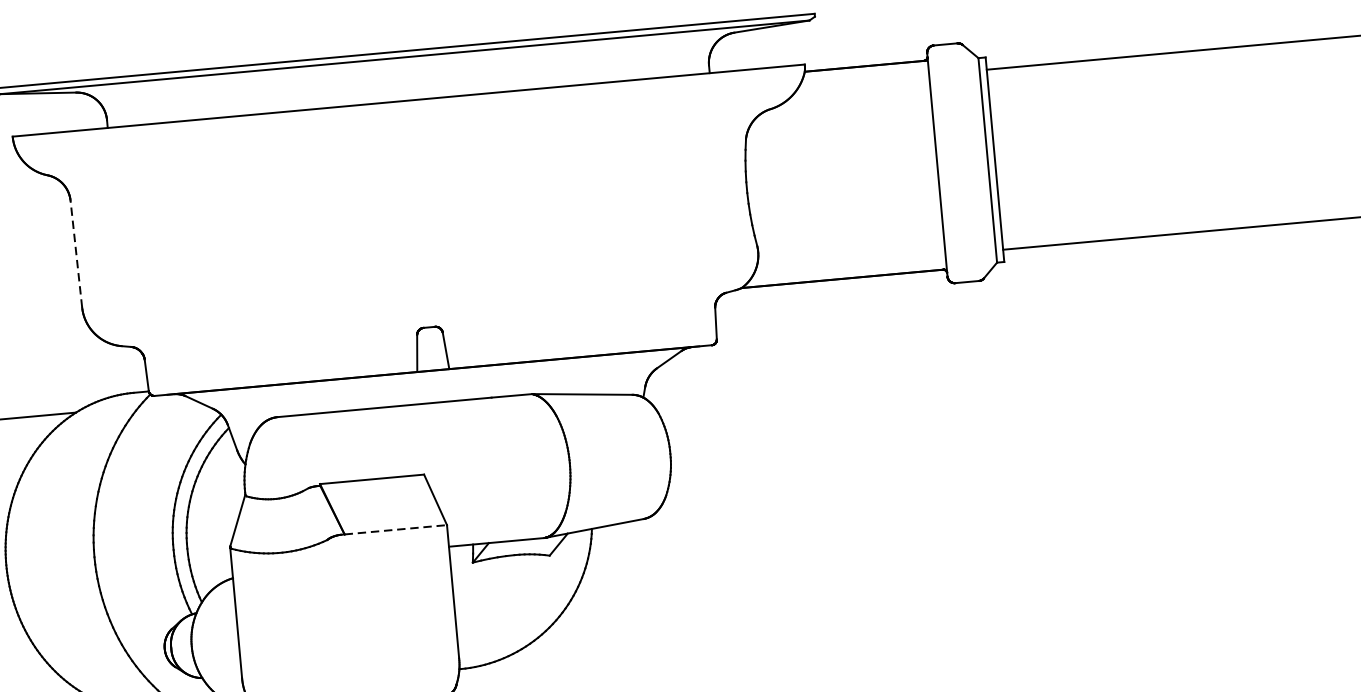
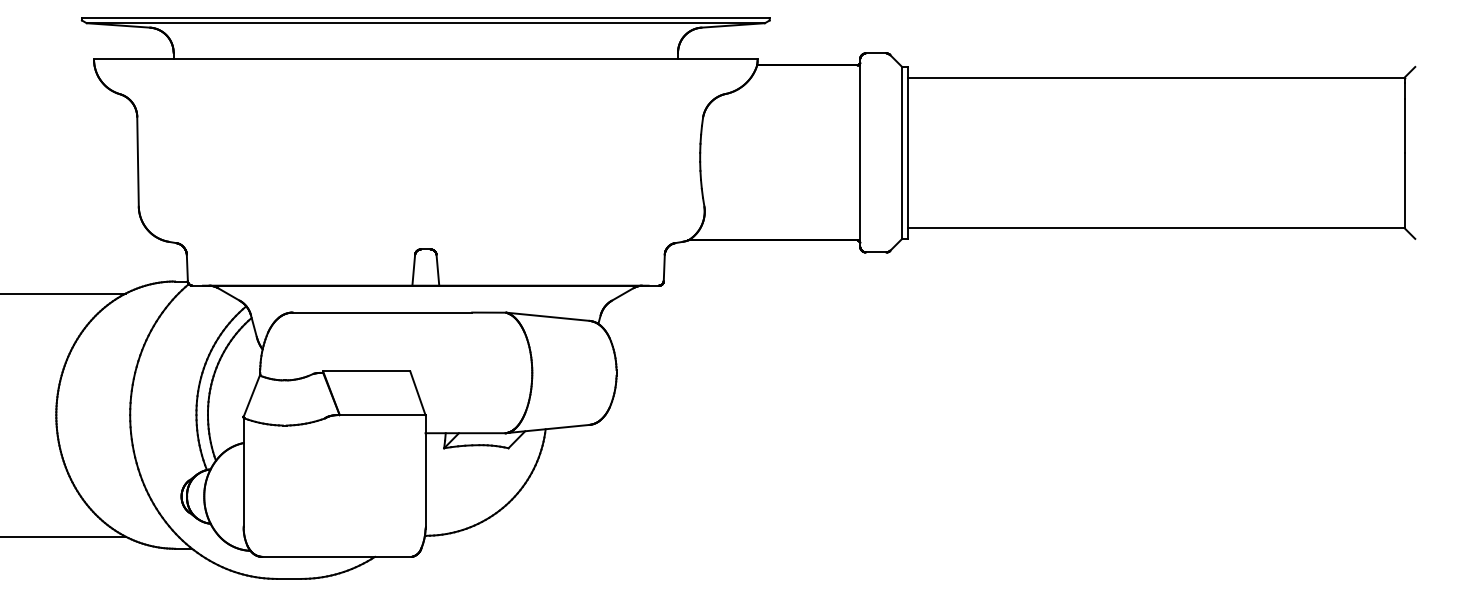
line: (76, 253) -> (138, 161), dashed -> solid
line: (395, 530) -> (382, 415), dashed -> solid

